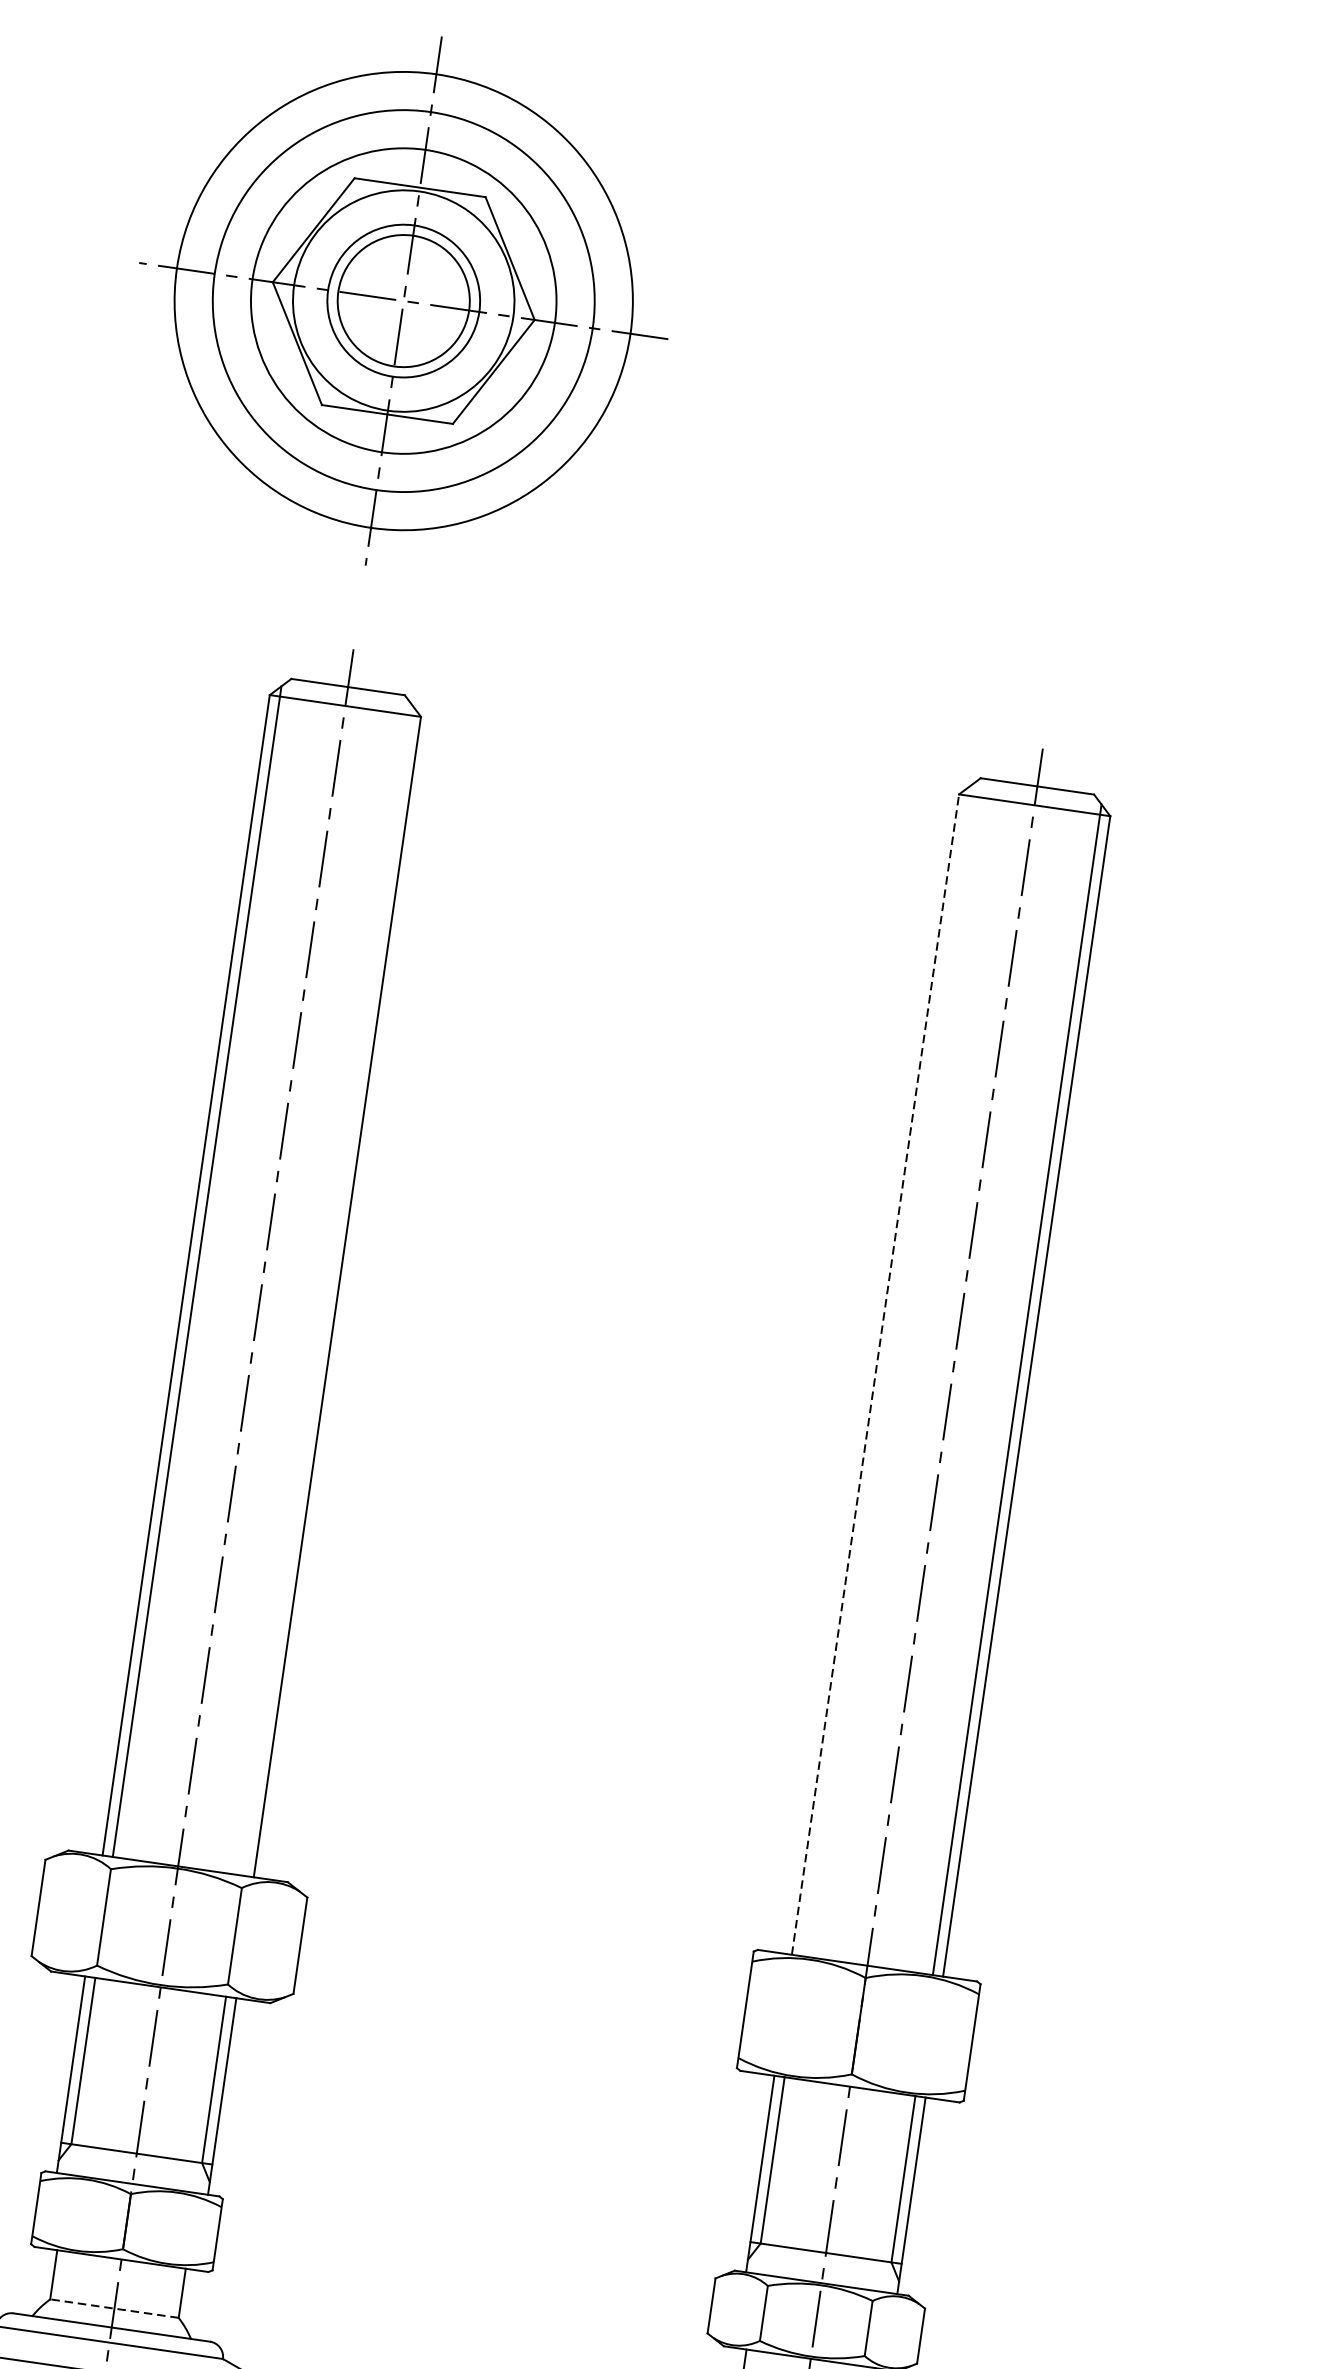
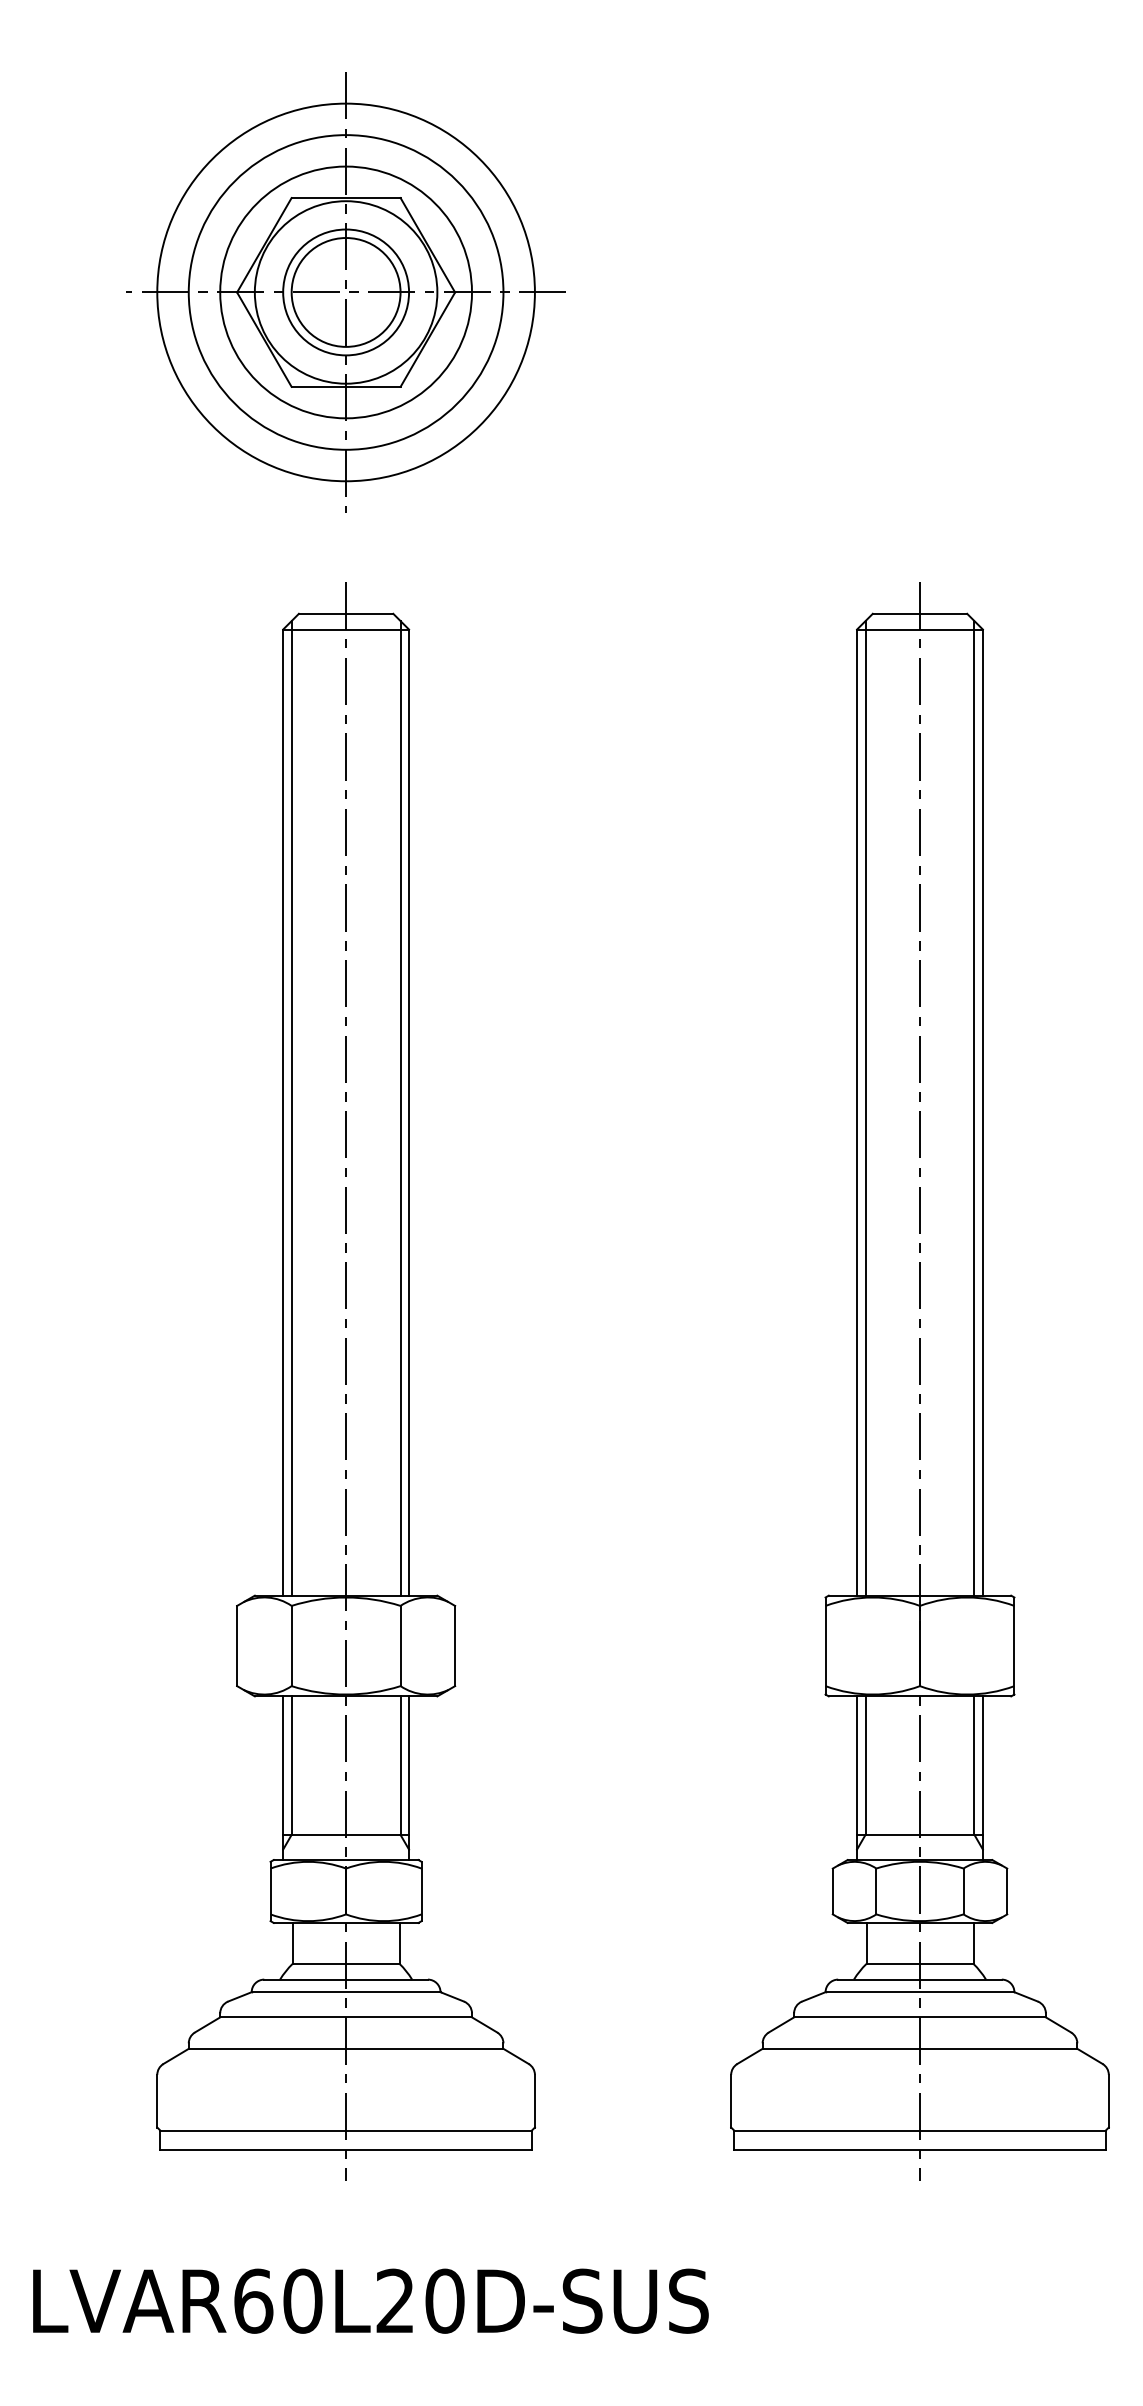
line: (327, 1290) -> (400, 1108), added
line: (886, 1371) -> (865, 1108), added
line: (876, 1374) -> (857, 1112), dashed -> solid
line: (113, 2308) -> (345, 1963), dashed -> solid

